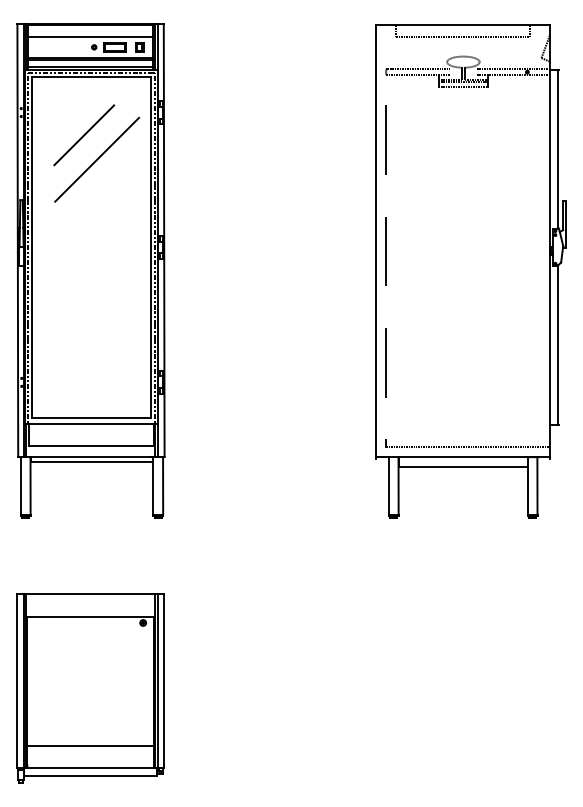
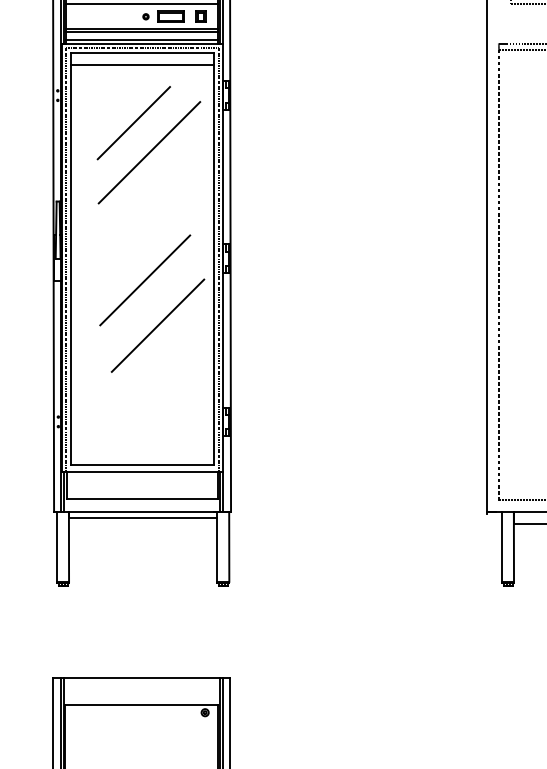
line: (90, 86) -> (141, 64), added
line: (93, 265) -> (145, 280), added
line: (104, 302) -> (158, 325), added

